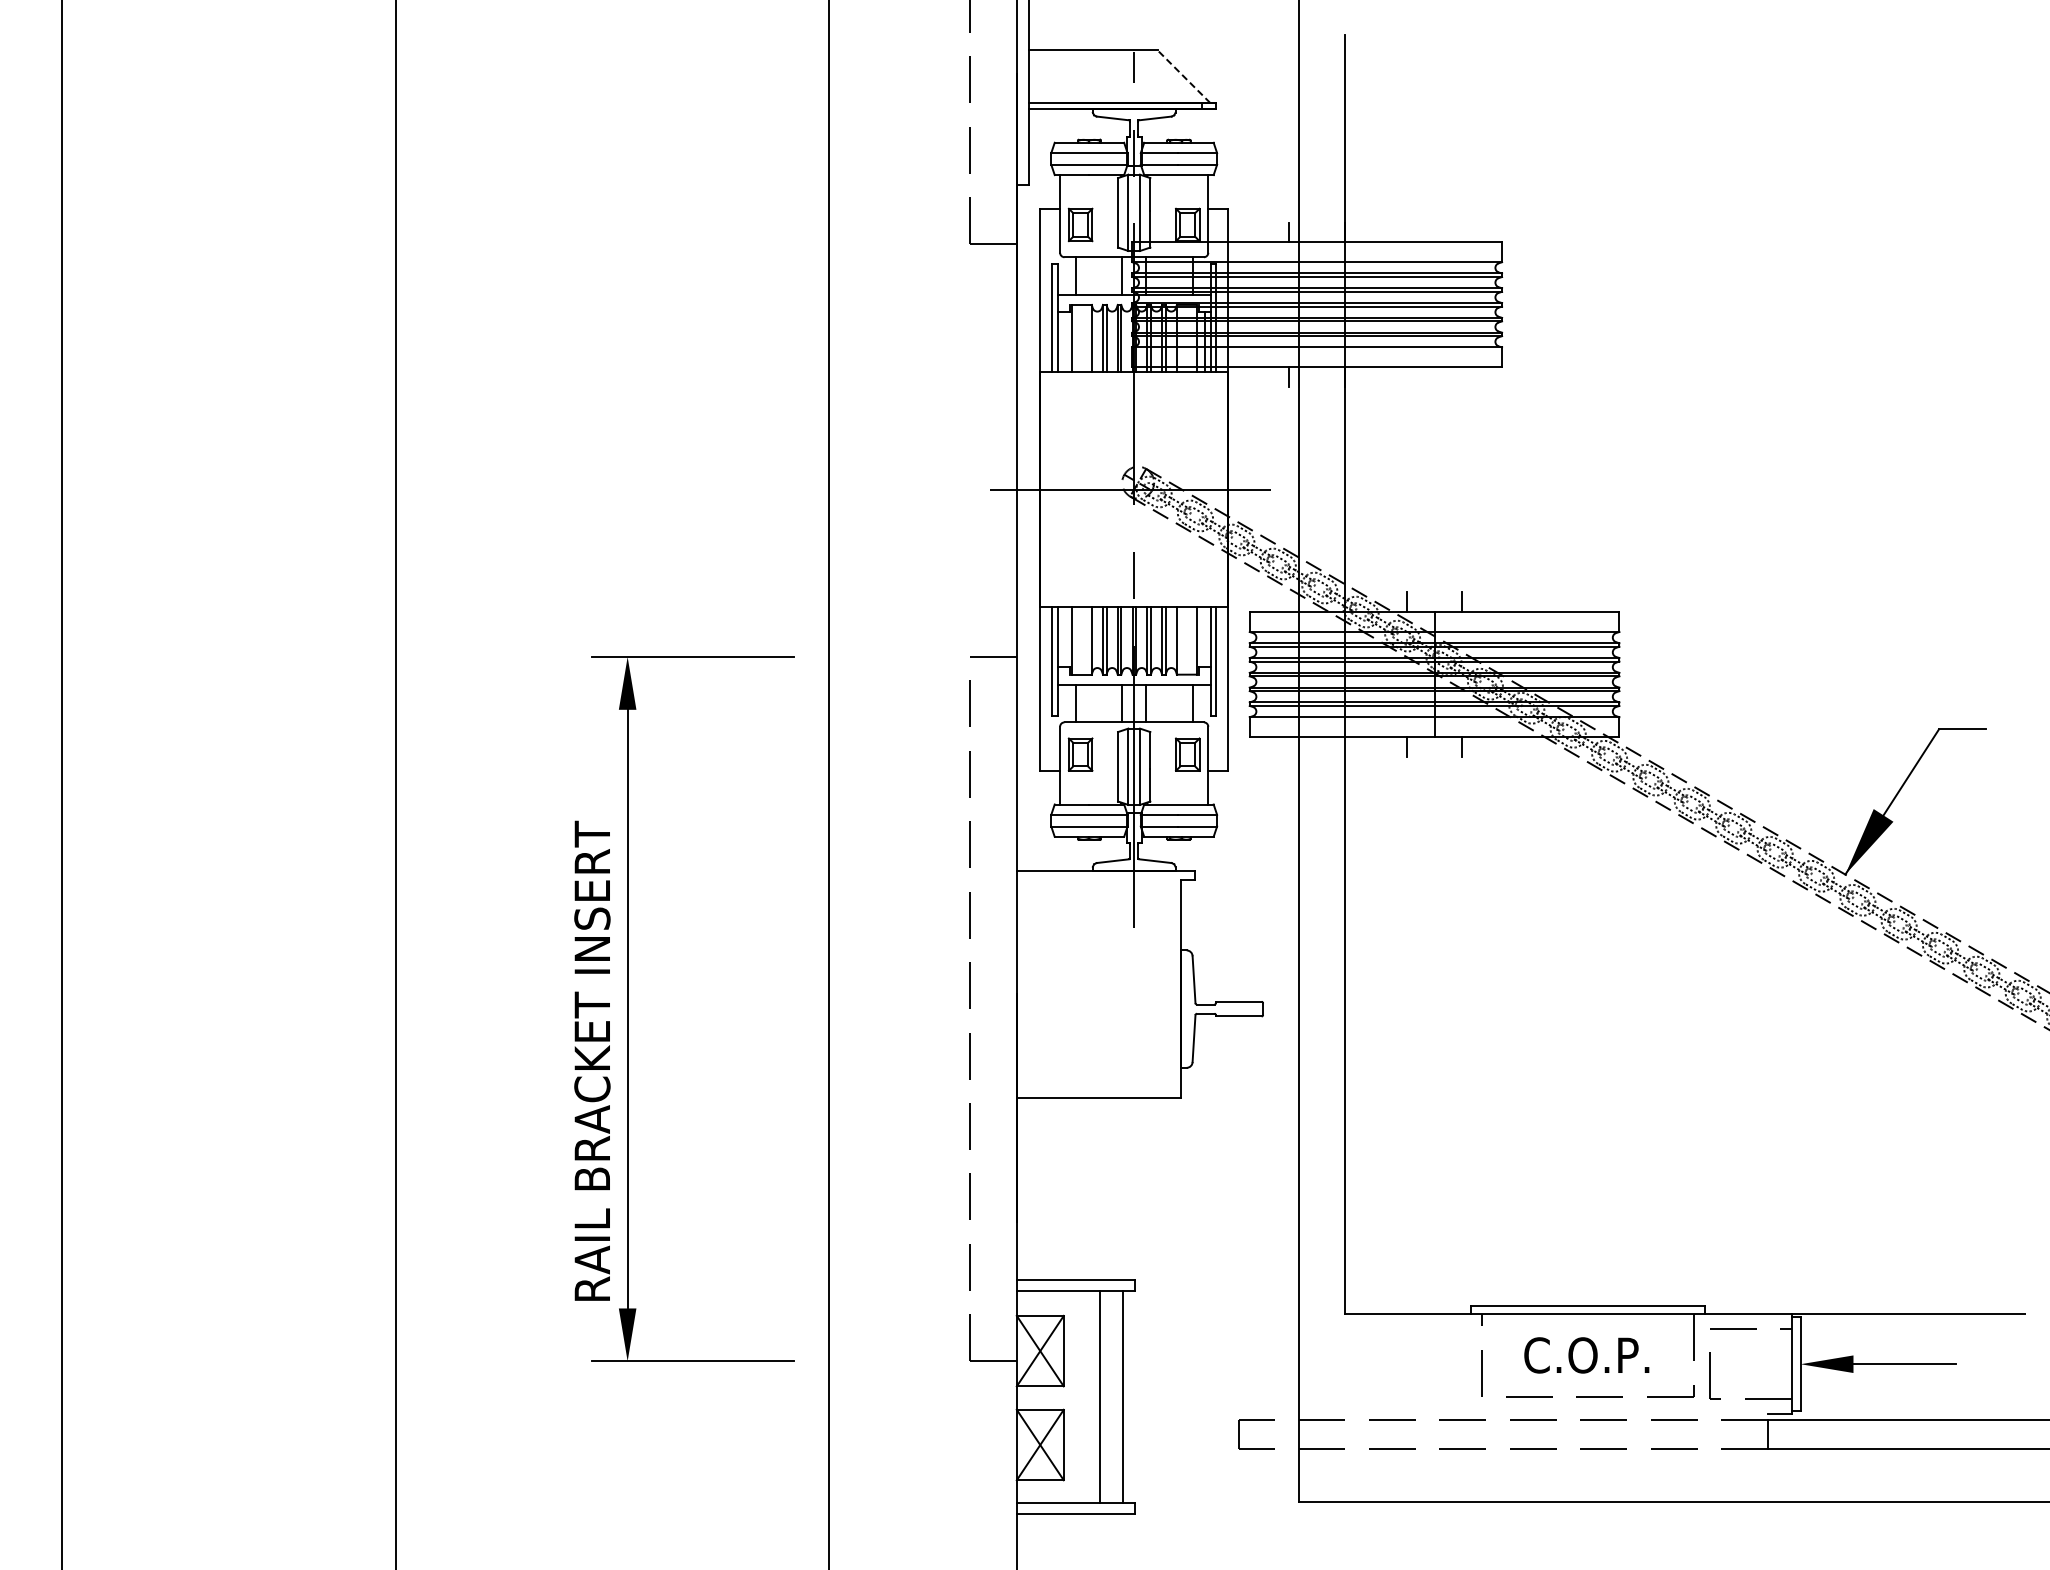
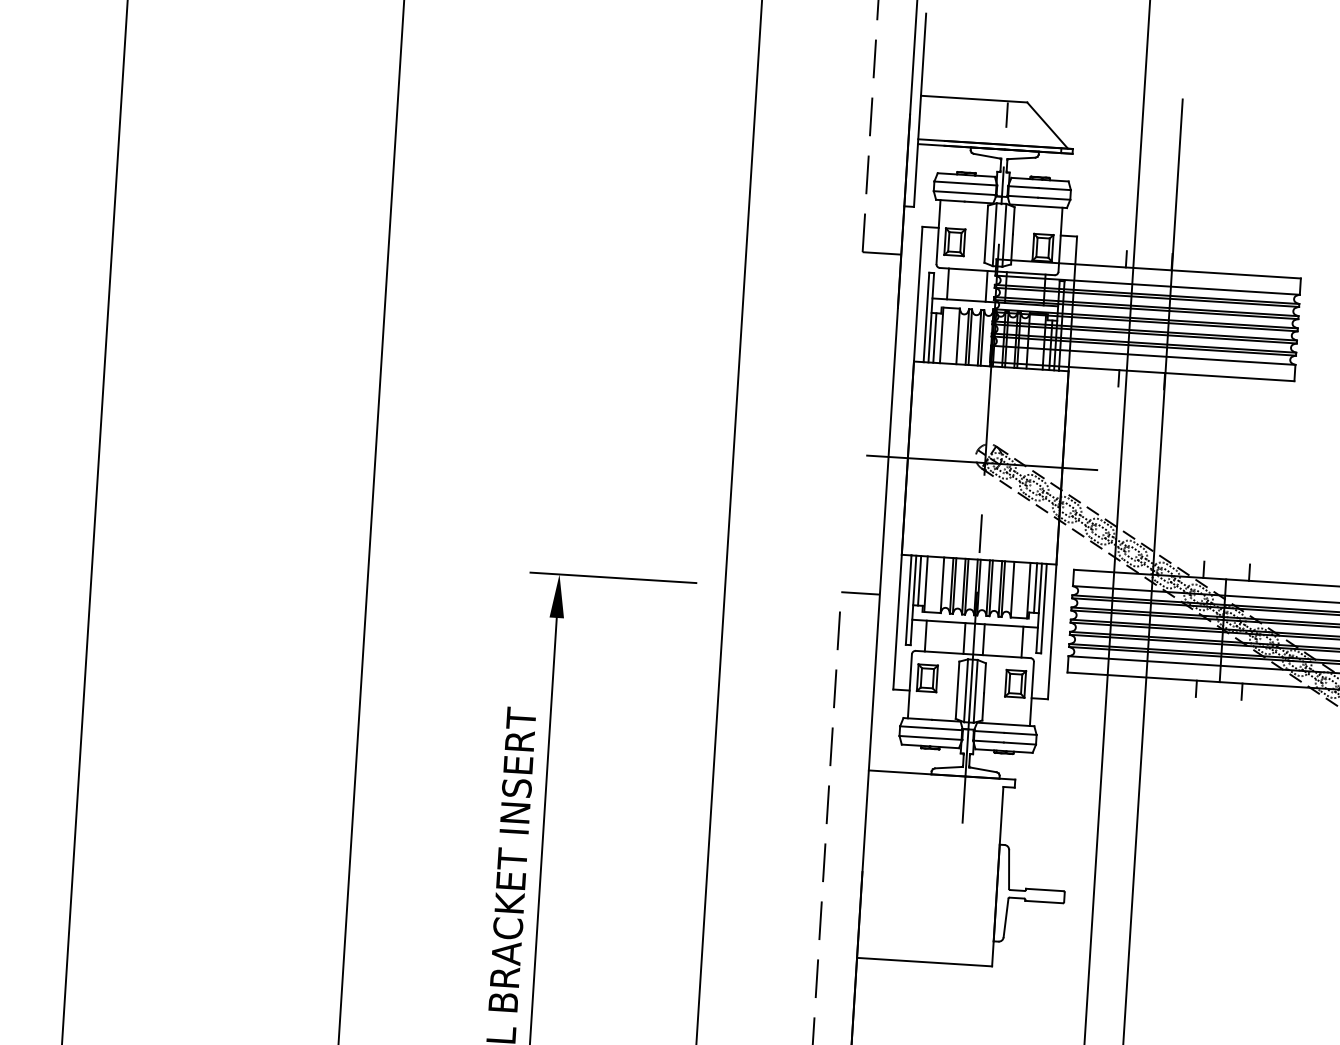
line: (1183, 76) -> (1047, 125), dashed -> solid
line: (1063, 342) -> (934, 338), added
line: (1063, 637) -> (919, 580), added
line: (1204, 637) -> (1035, 588), added

